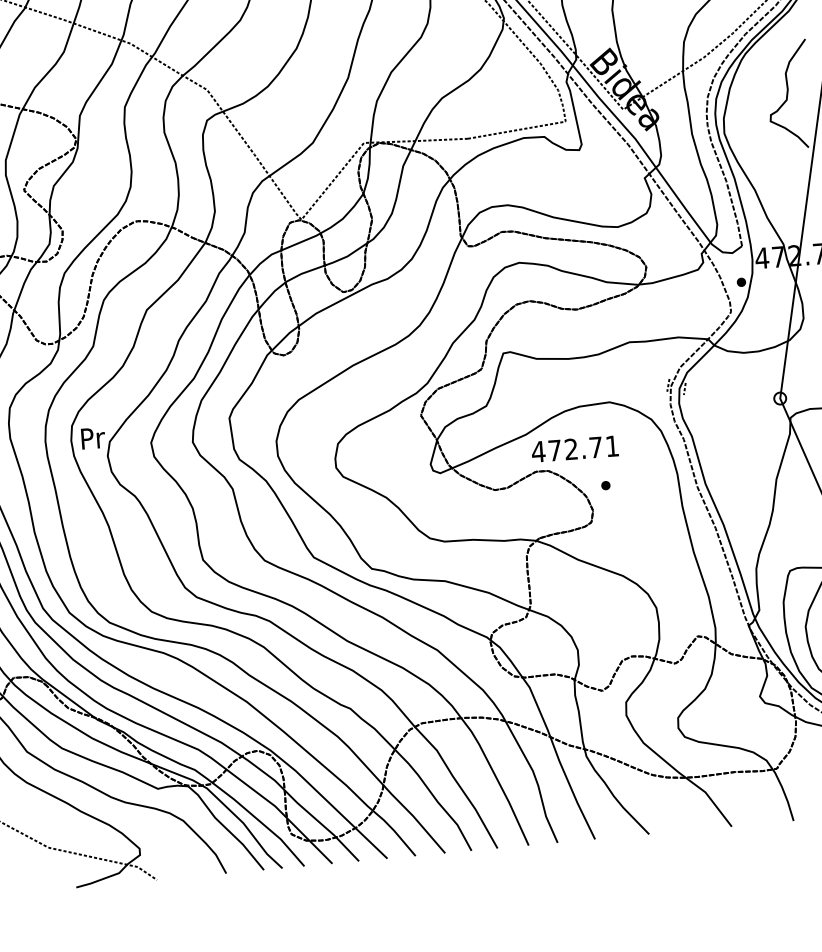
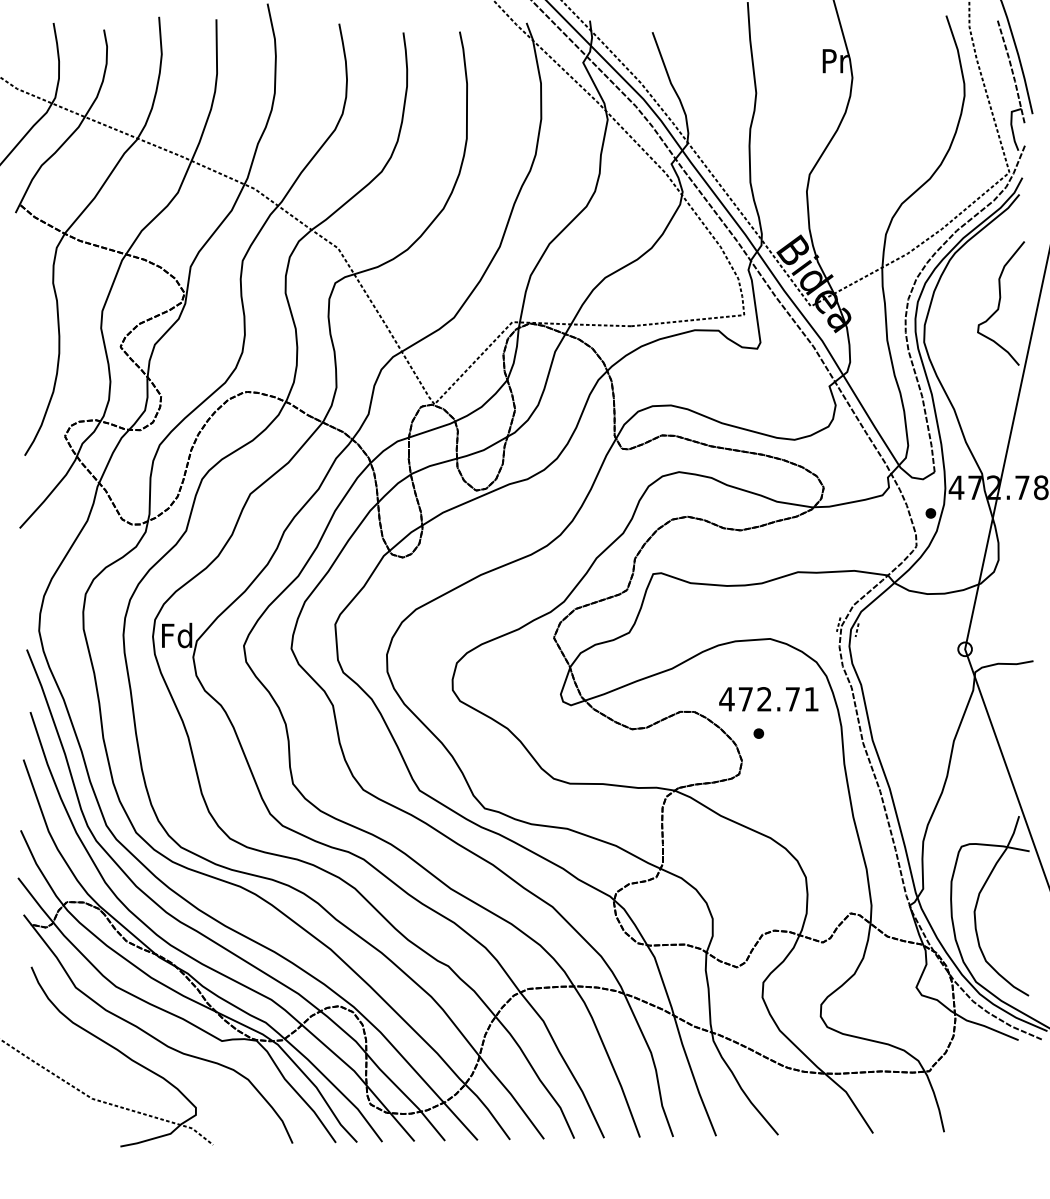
text: (92, 438) -> (177, 635), Pr -> Fd
text: (574, 449) -> (768, 699), moved

